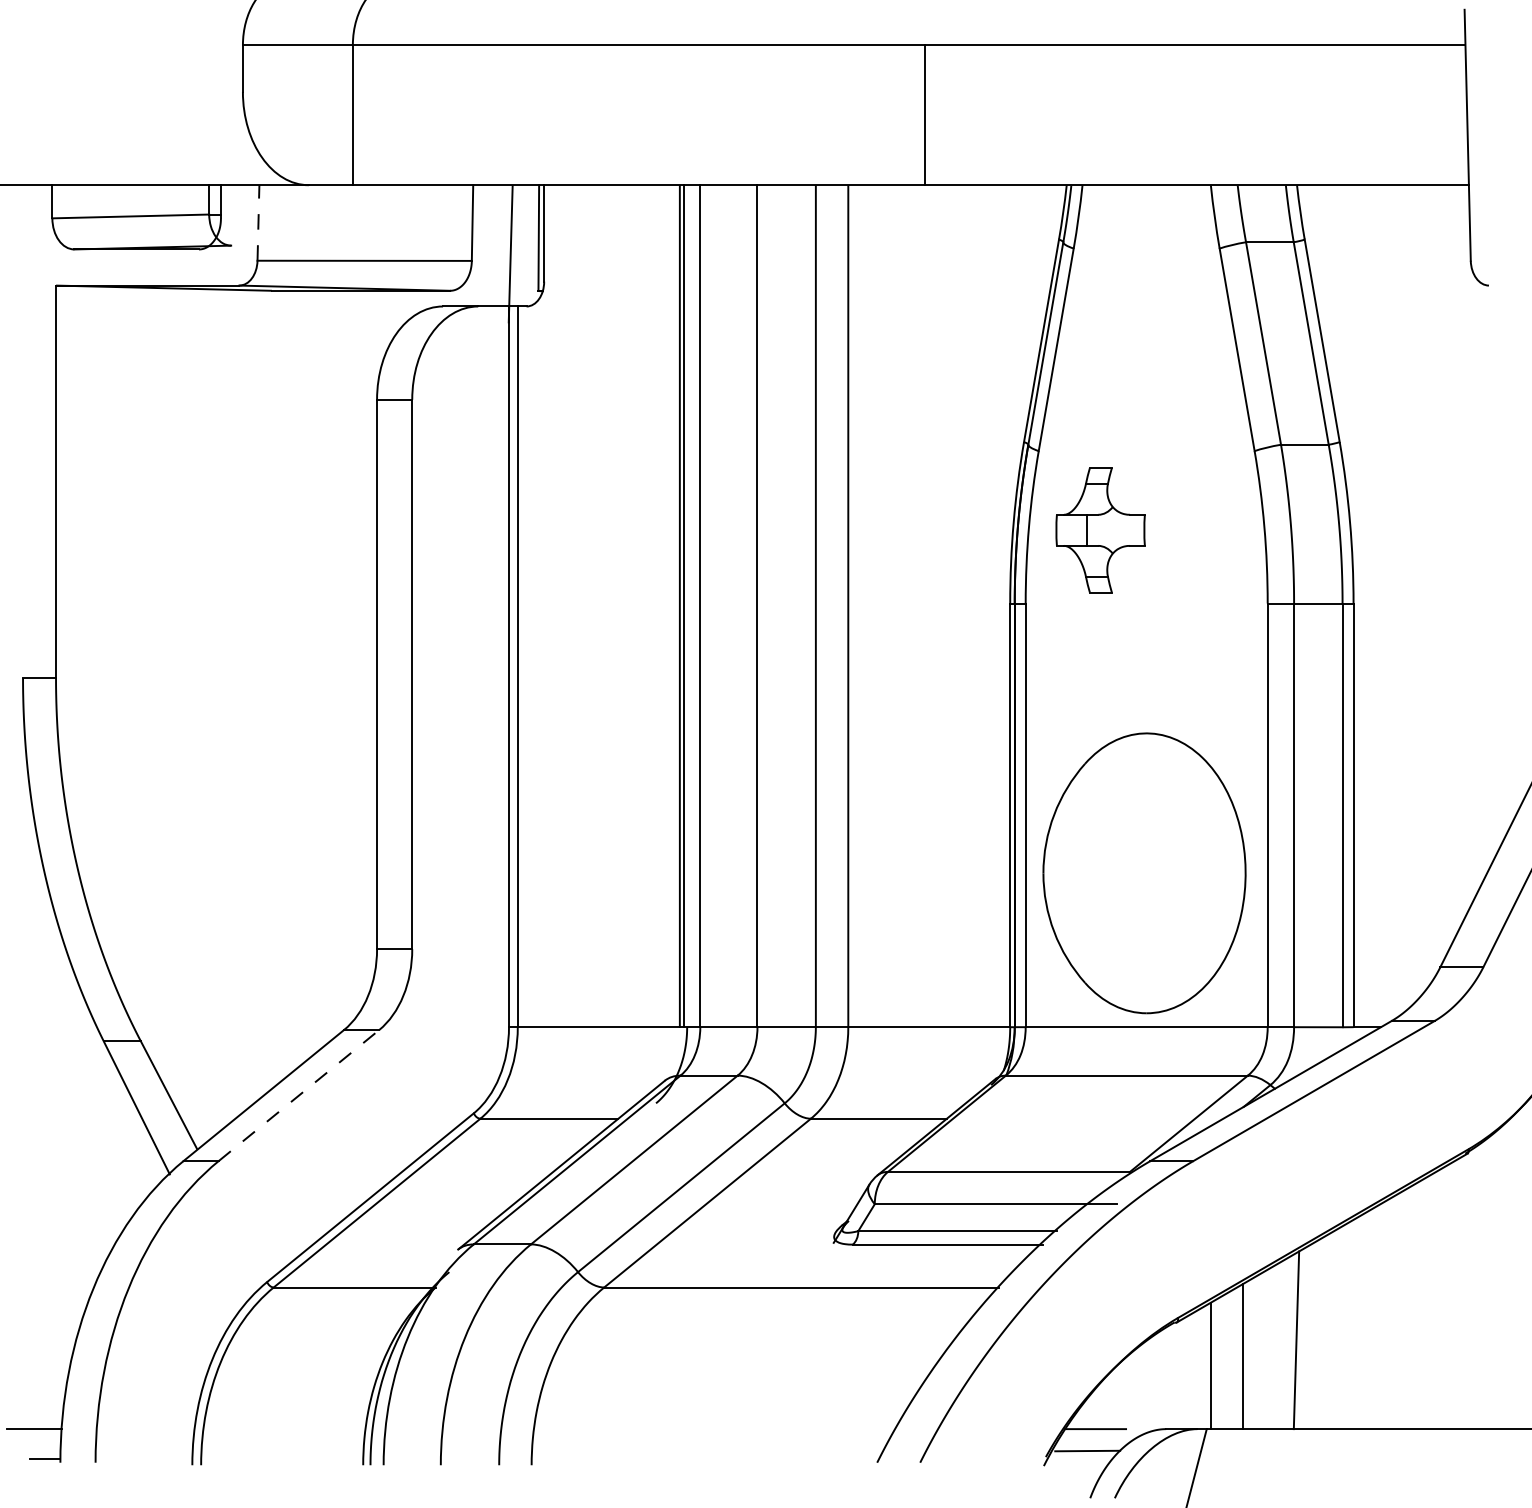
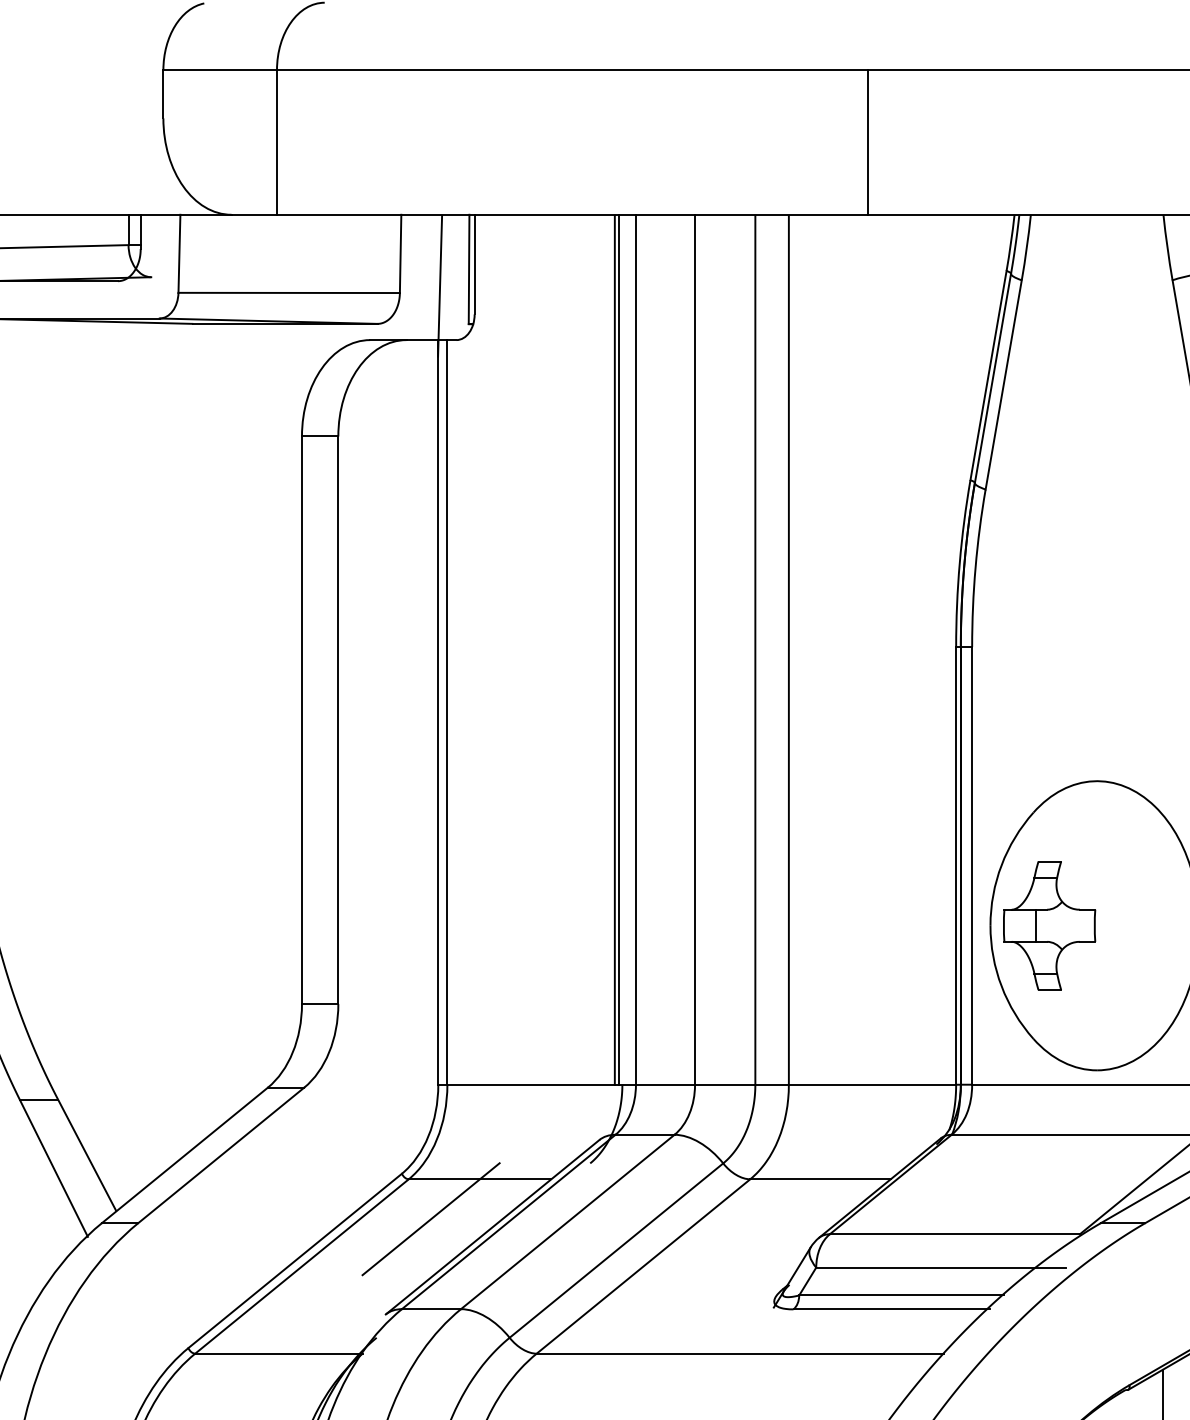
line: (258, 222) -> (179, 253), dashed -> solid
part: (1100, 530) -> (1049, 925), moved
line: (299, 1095) -> (221, 1155), dashed -> solid
line: (501, 1157) -> (430, 1219), added

